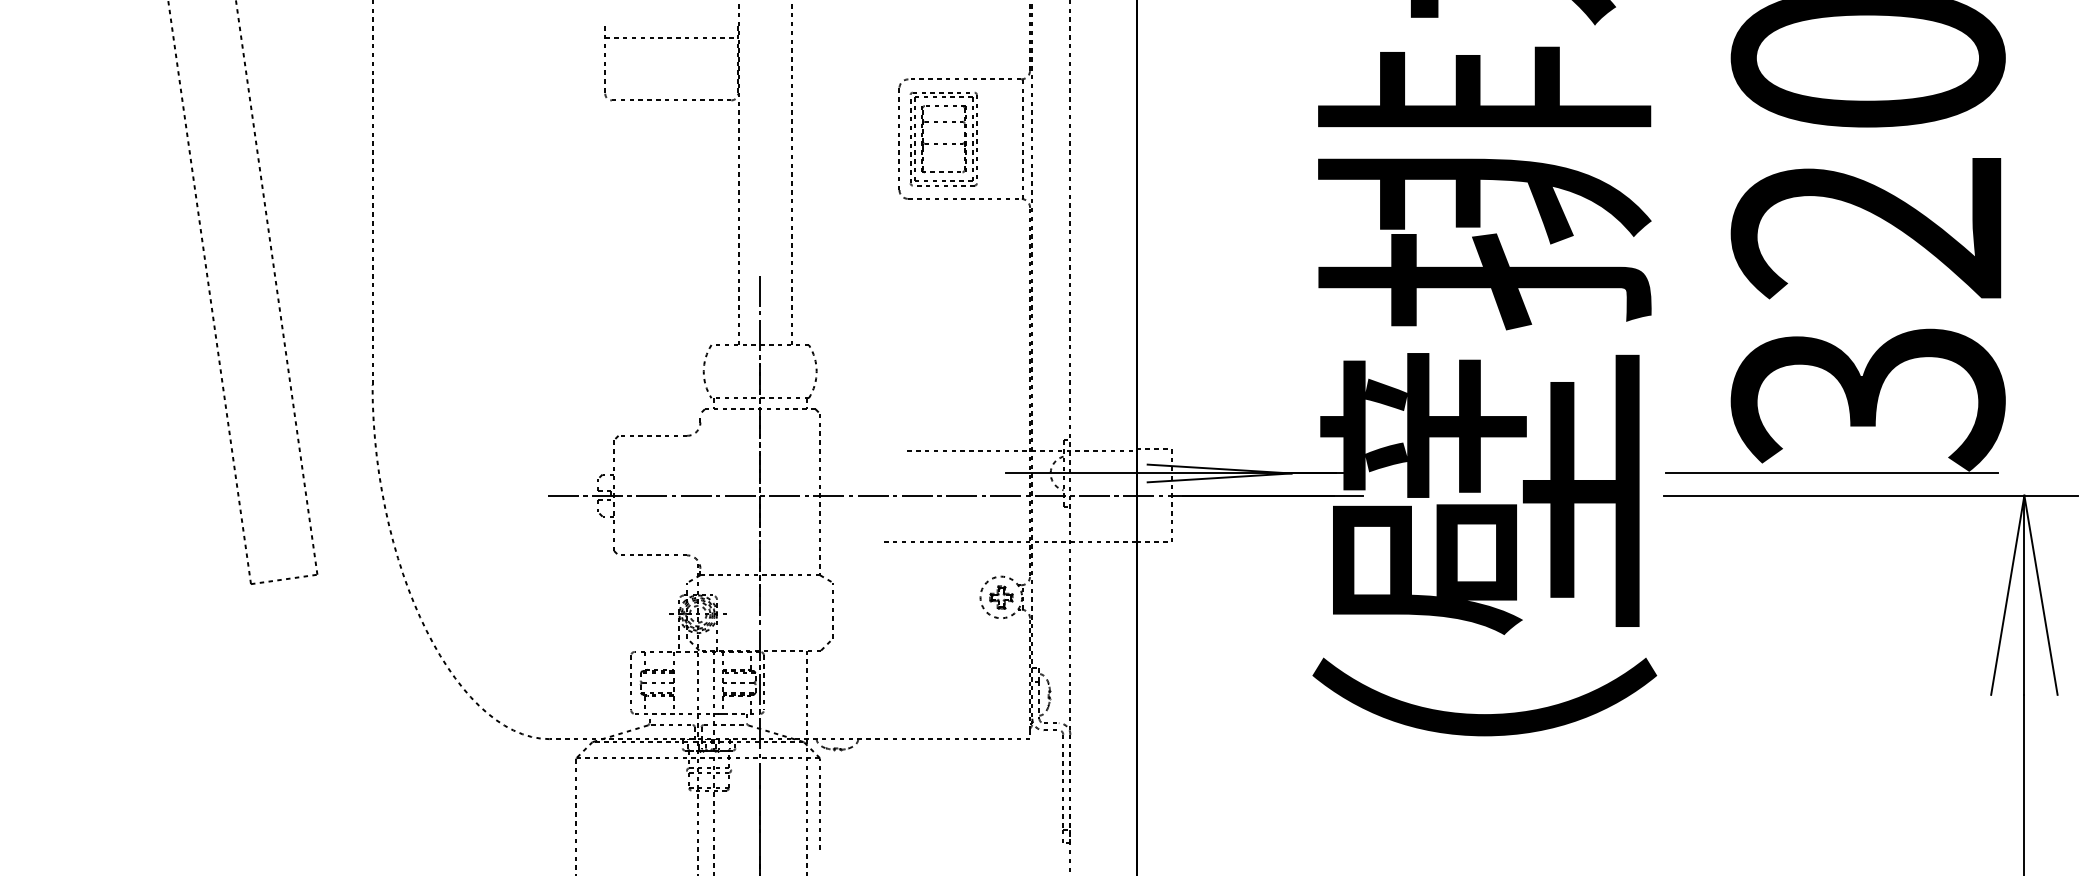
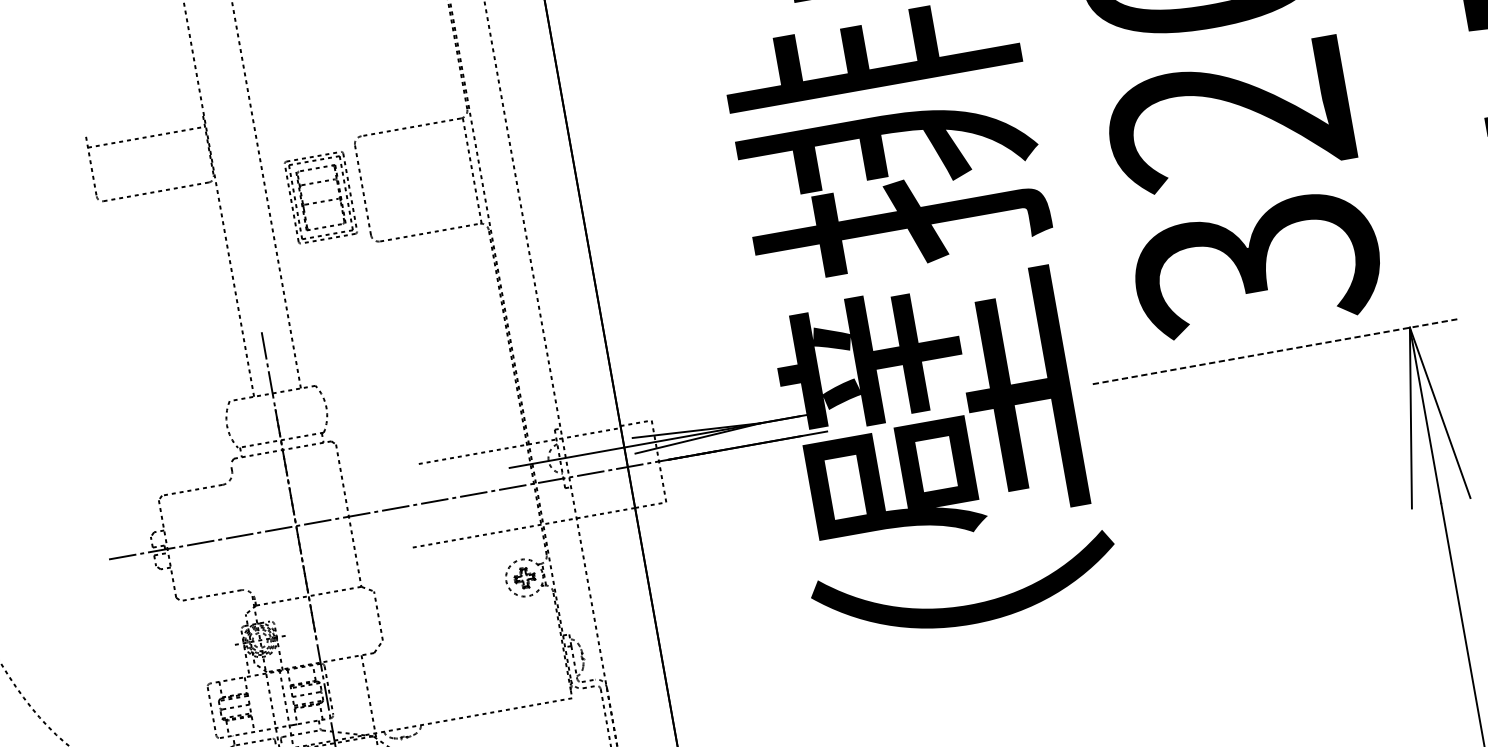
part: (943, 138) -> (320, 197), moved
line: (1831, 473) -> (1236, 338), removed
line: (1871, 495) -> (1275, 351), solid -> dashed

